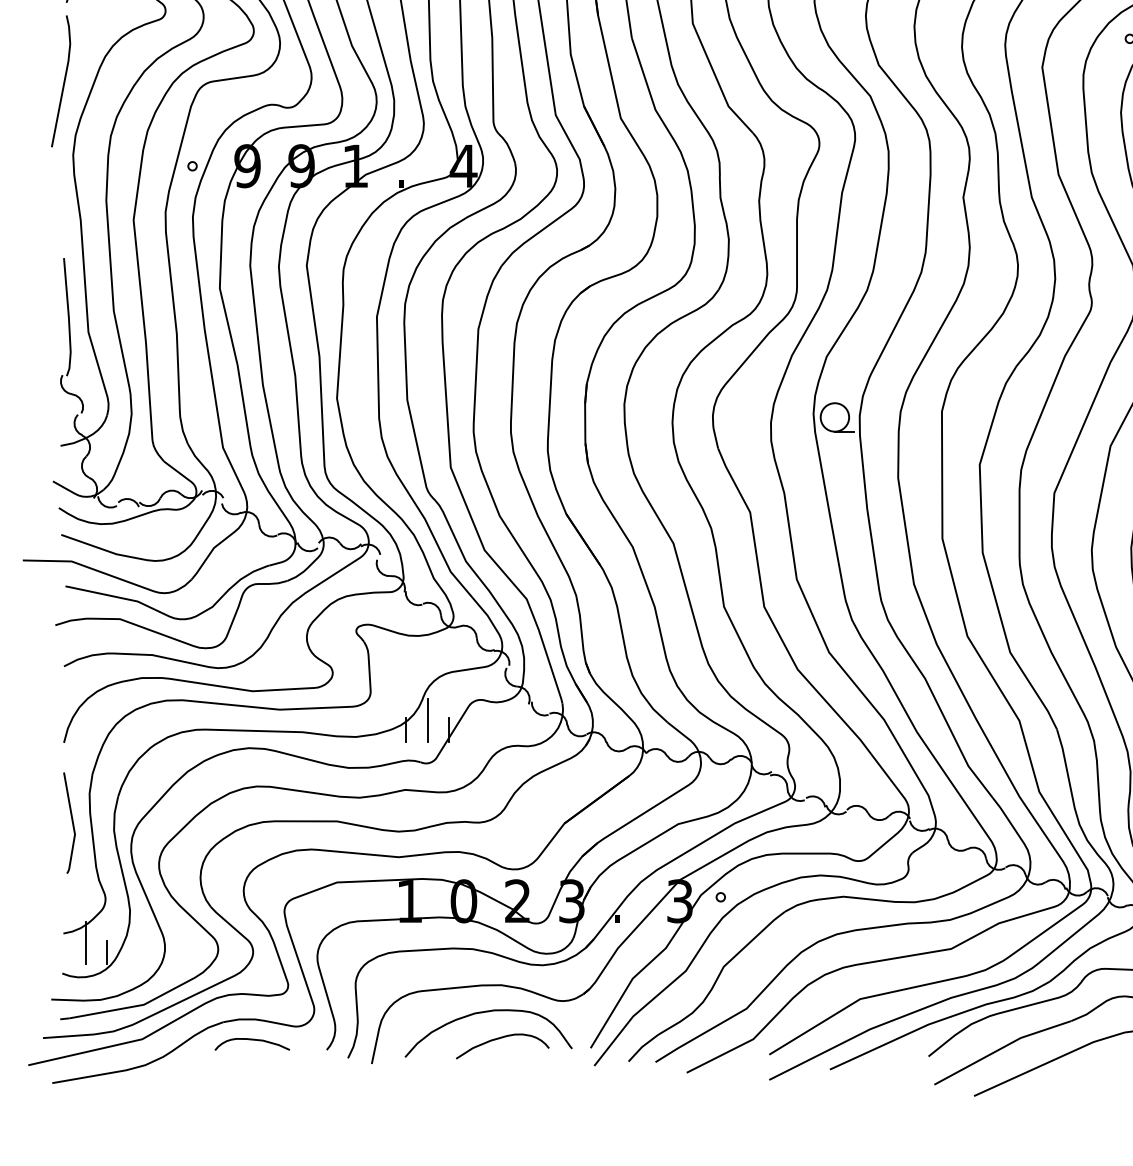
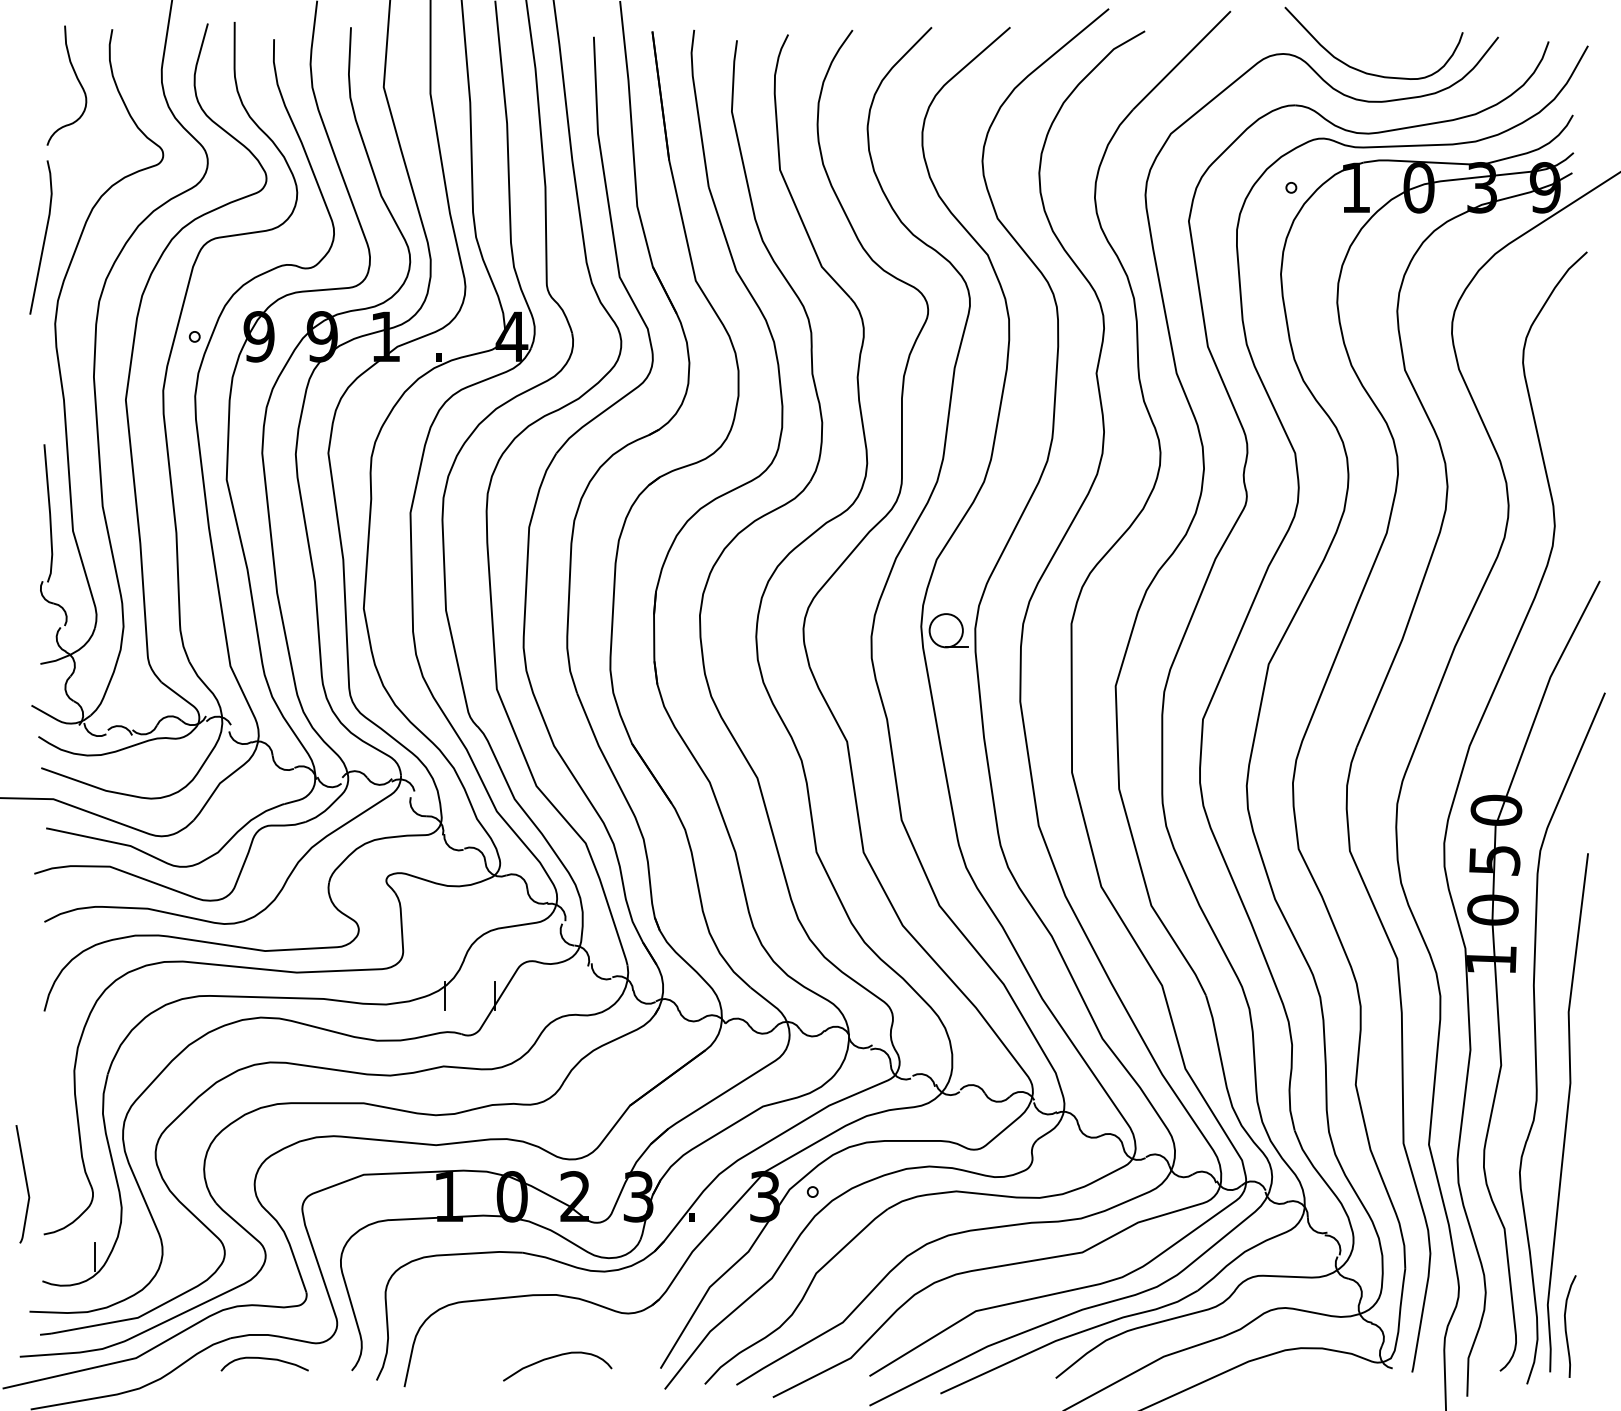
line: (428, 719) -> (470, 984), removed
curve: (71, 822) -> (25, 1183), moved
line: (86, 942) -> (70, 1245), removed
curve: (484, 1013) -> (536, 1327), removed

